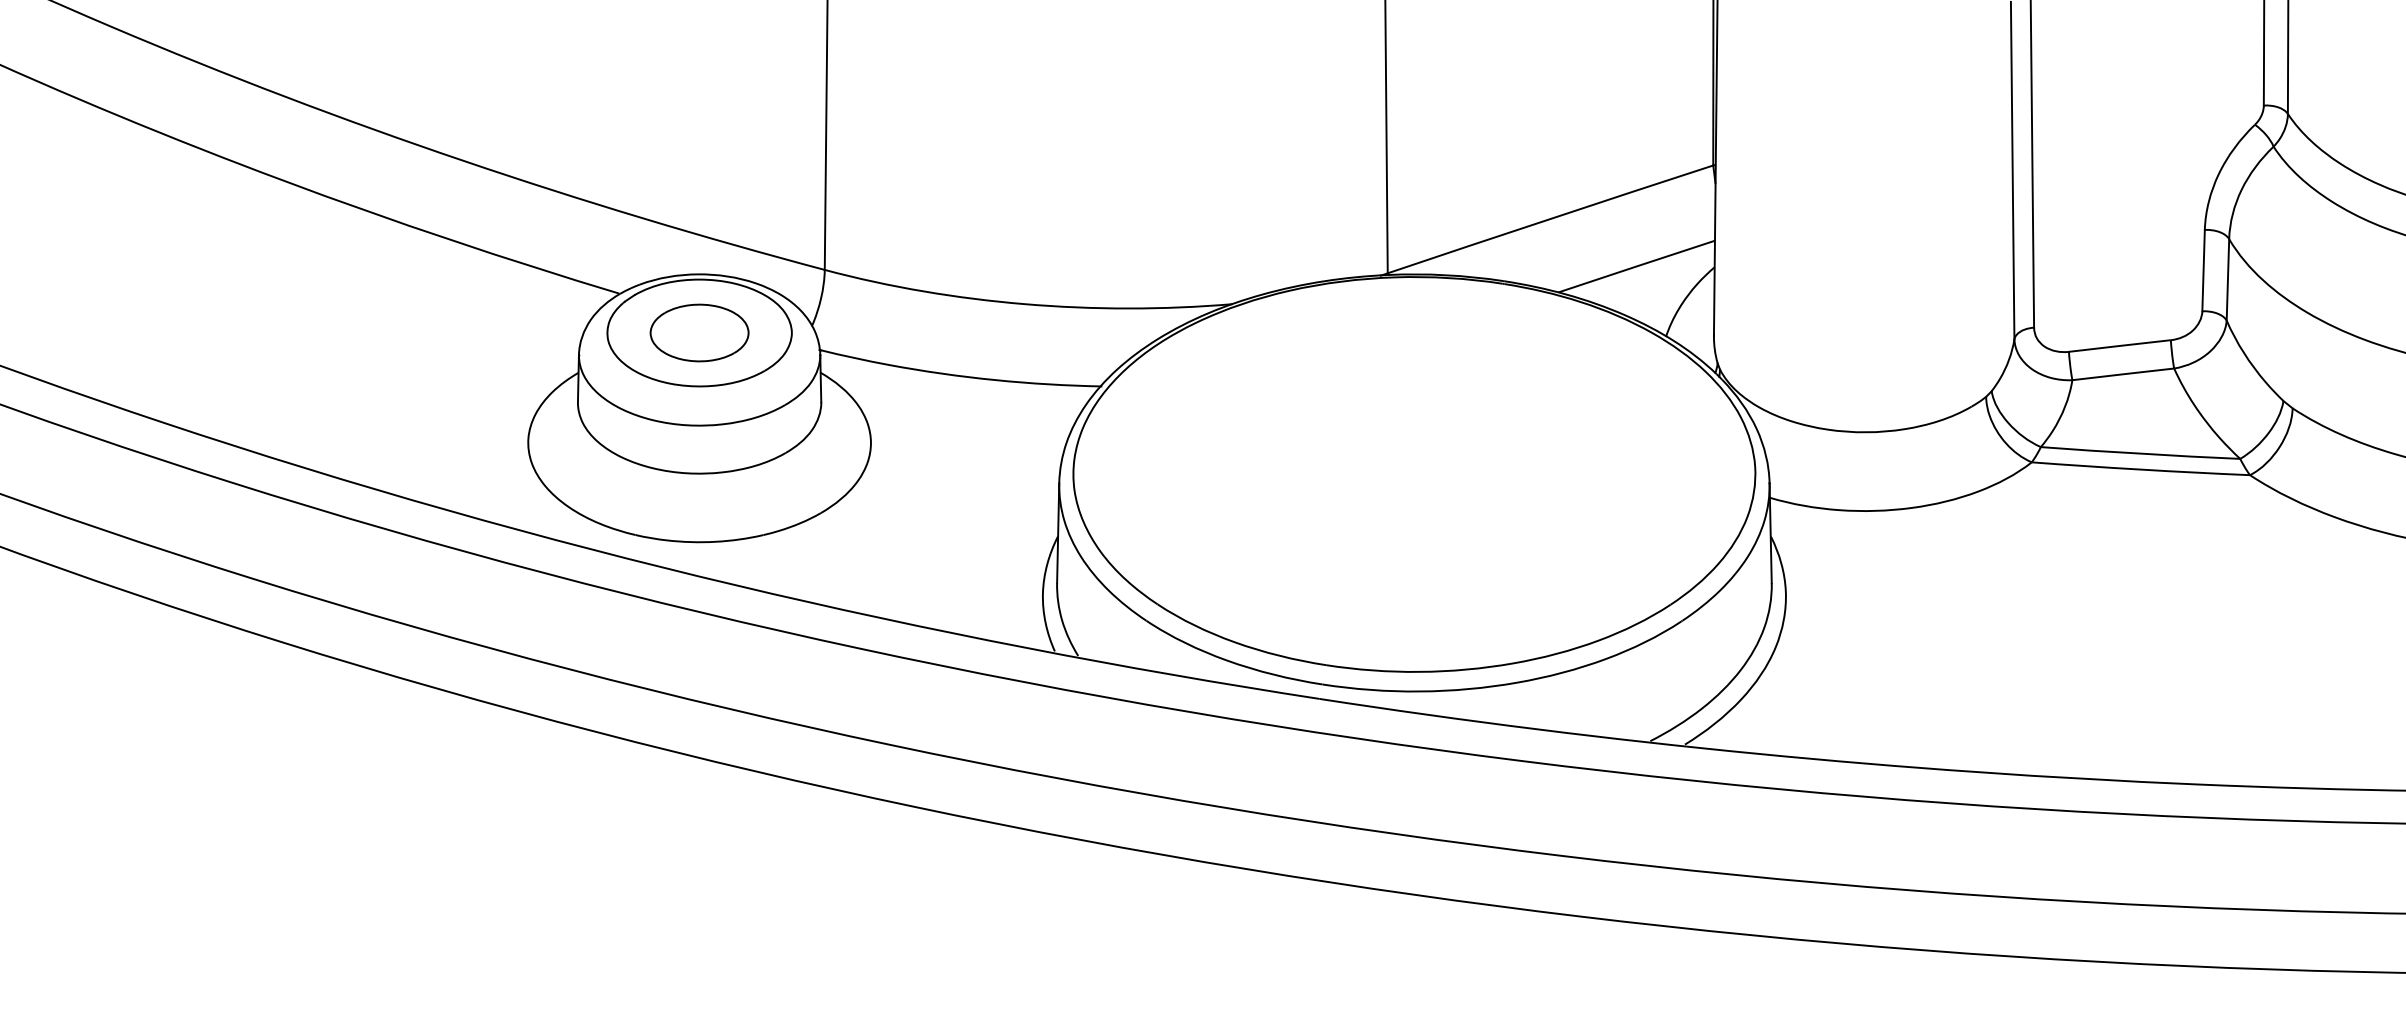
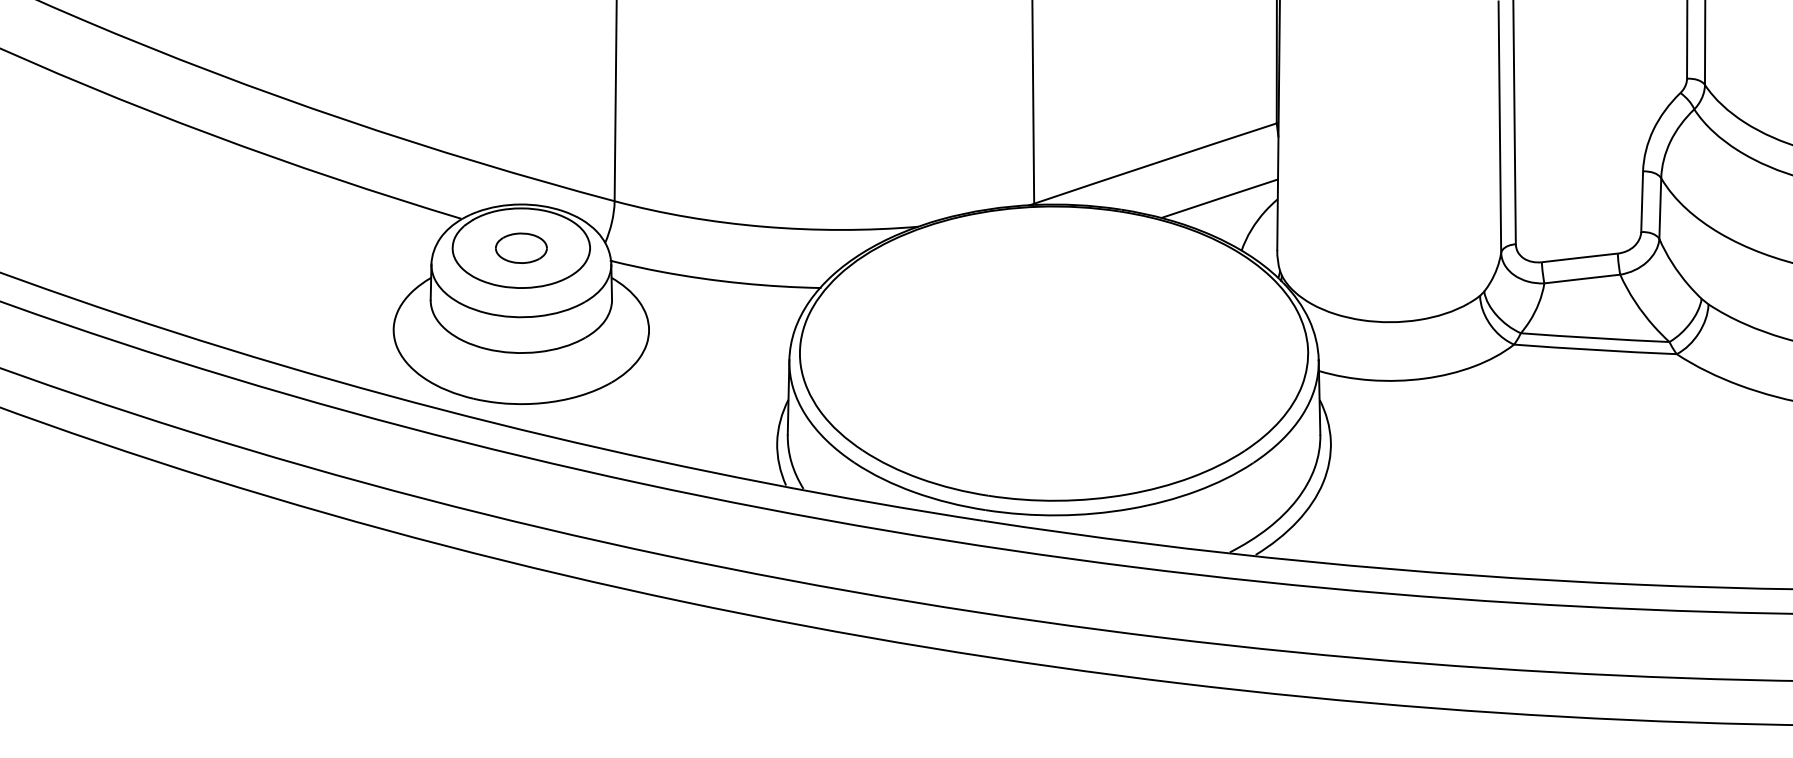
part: (699, 333) -> (521, 248), size x0.7

